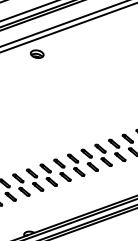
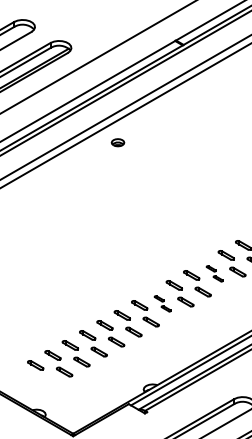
part: (36, 53) -> (117, 142), size x0.7
part: (89, 160) -> (214, 273), size x0.6
part: (48, 175) -> (162, 303), size x0.6

